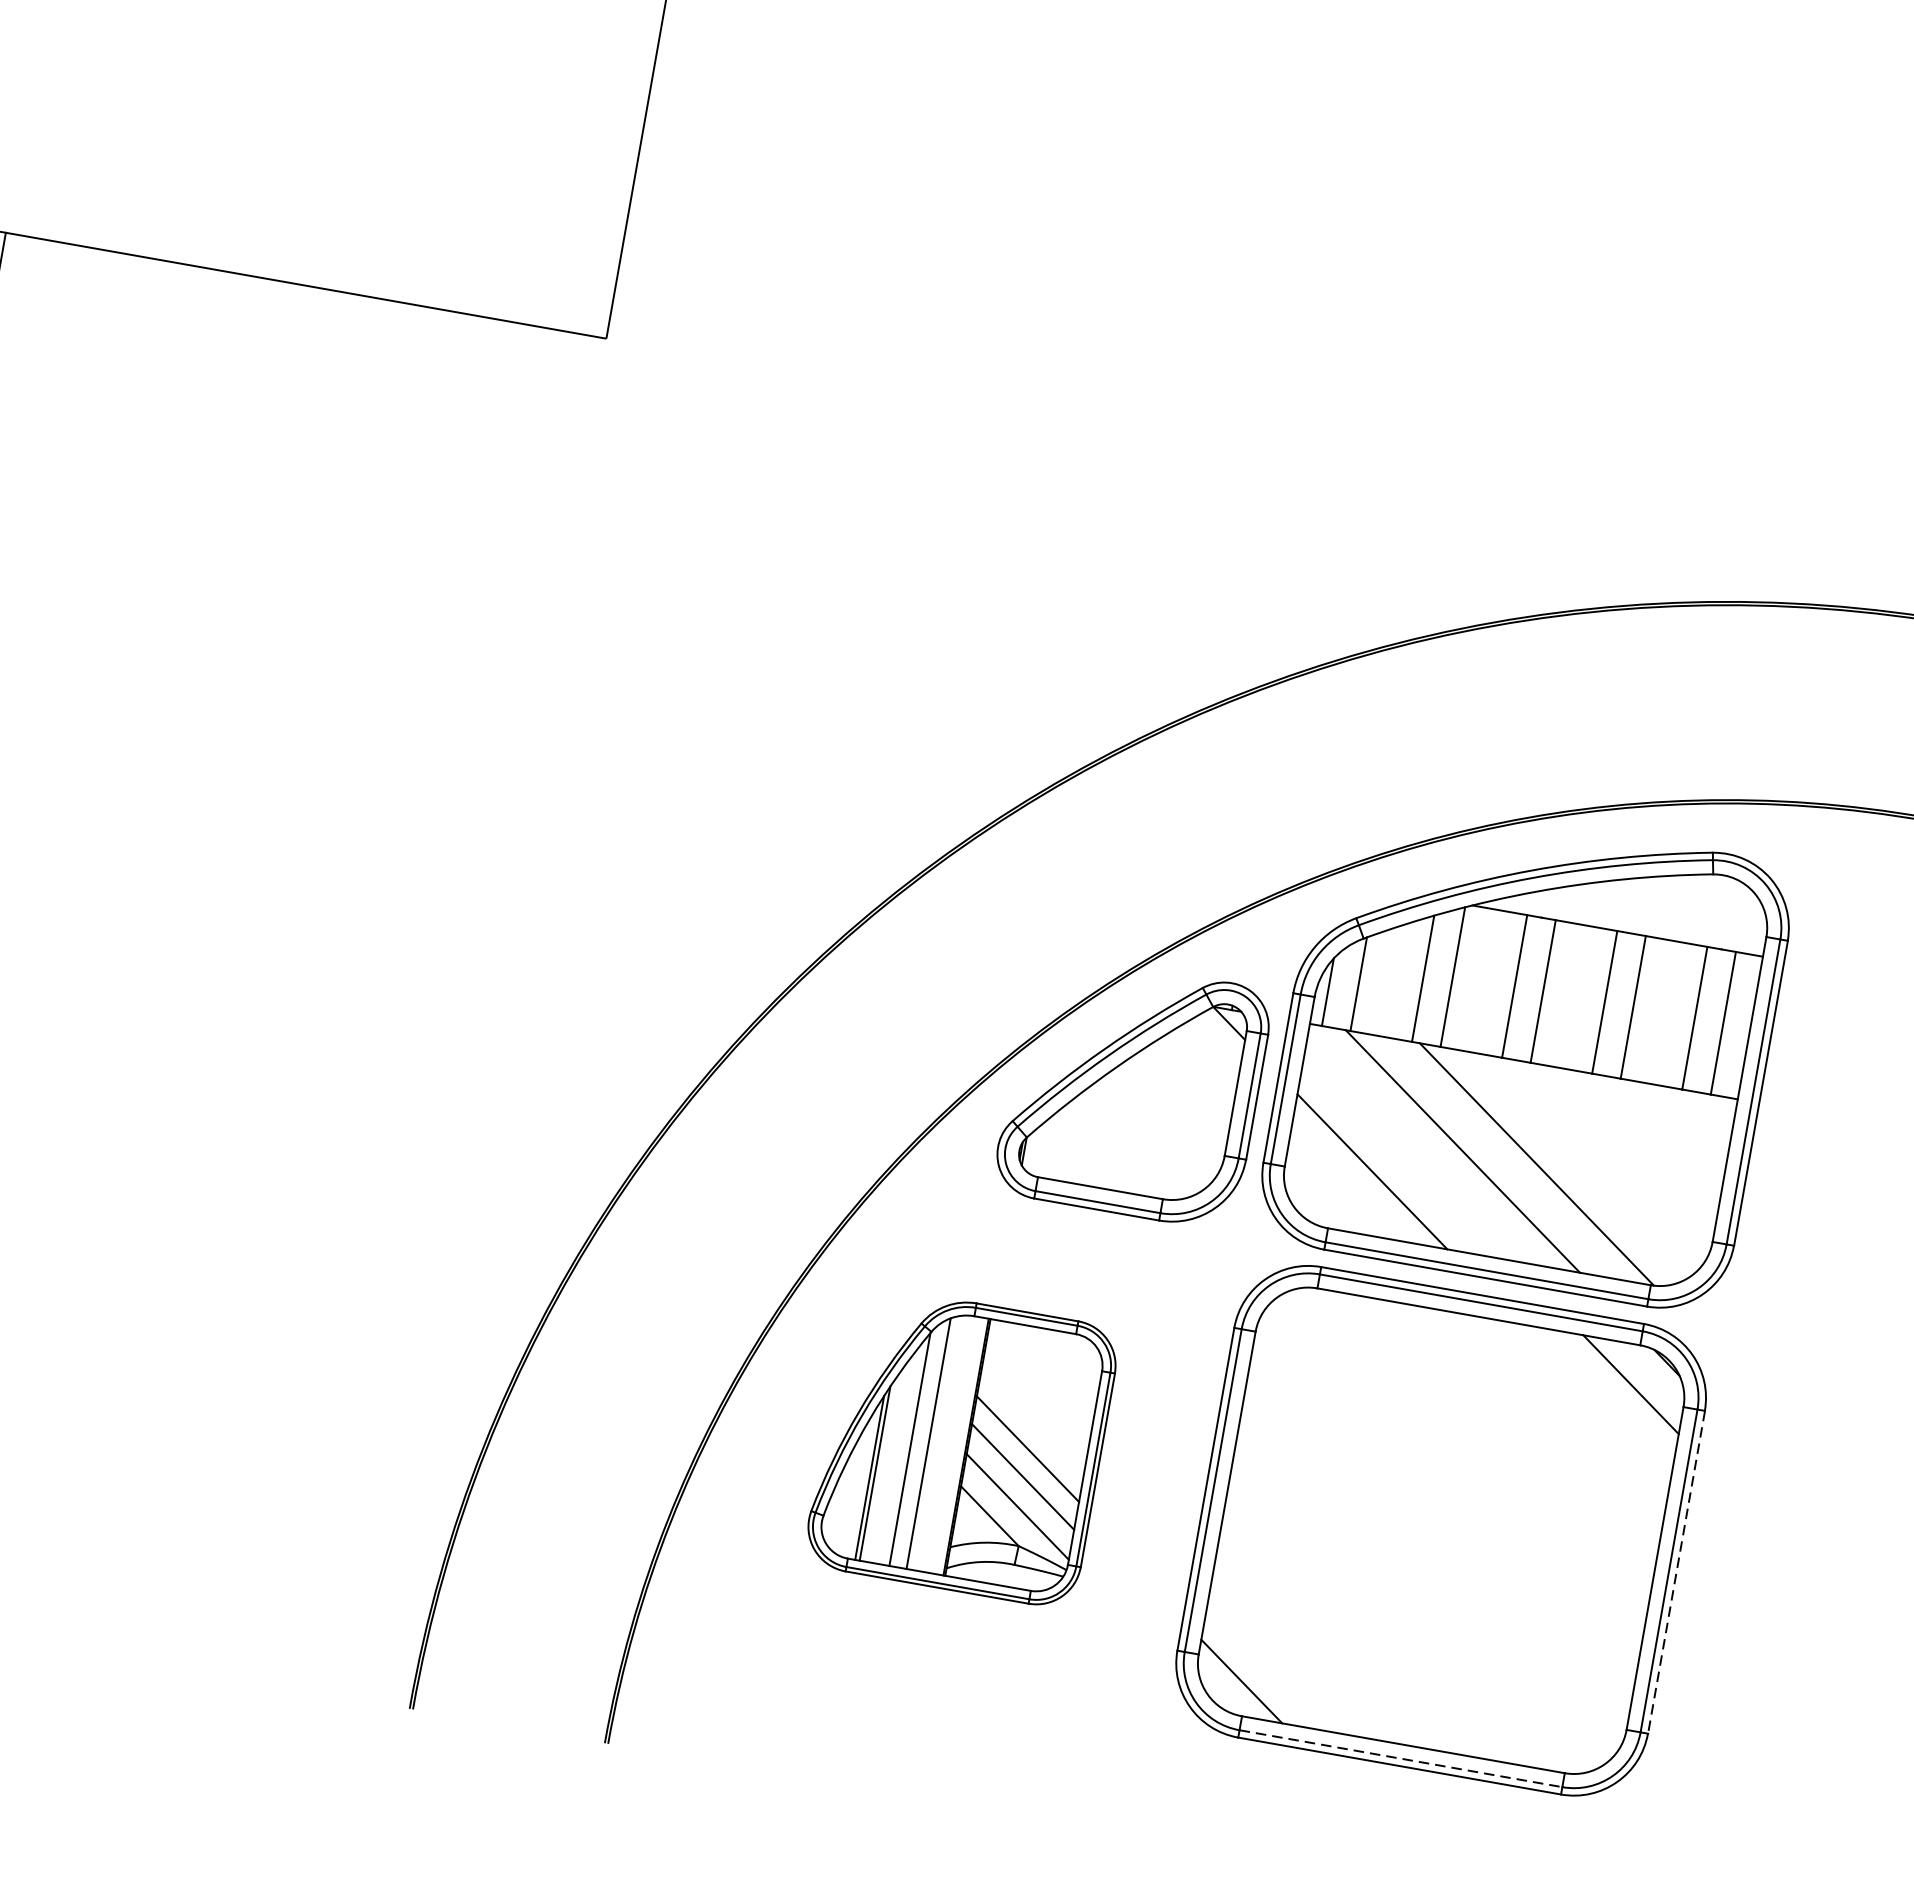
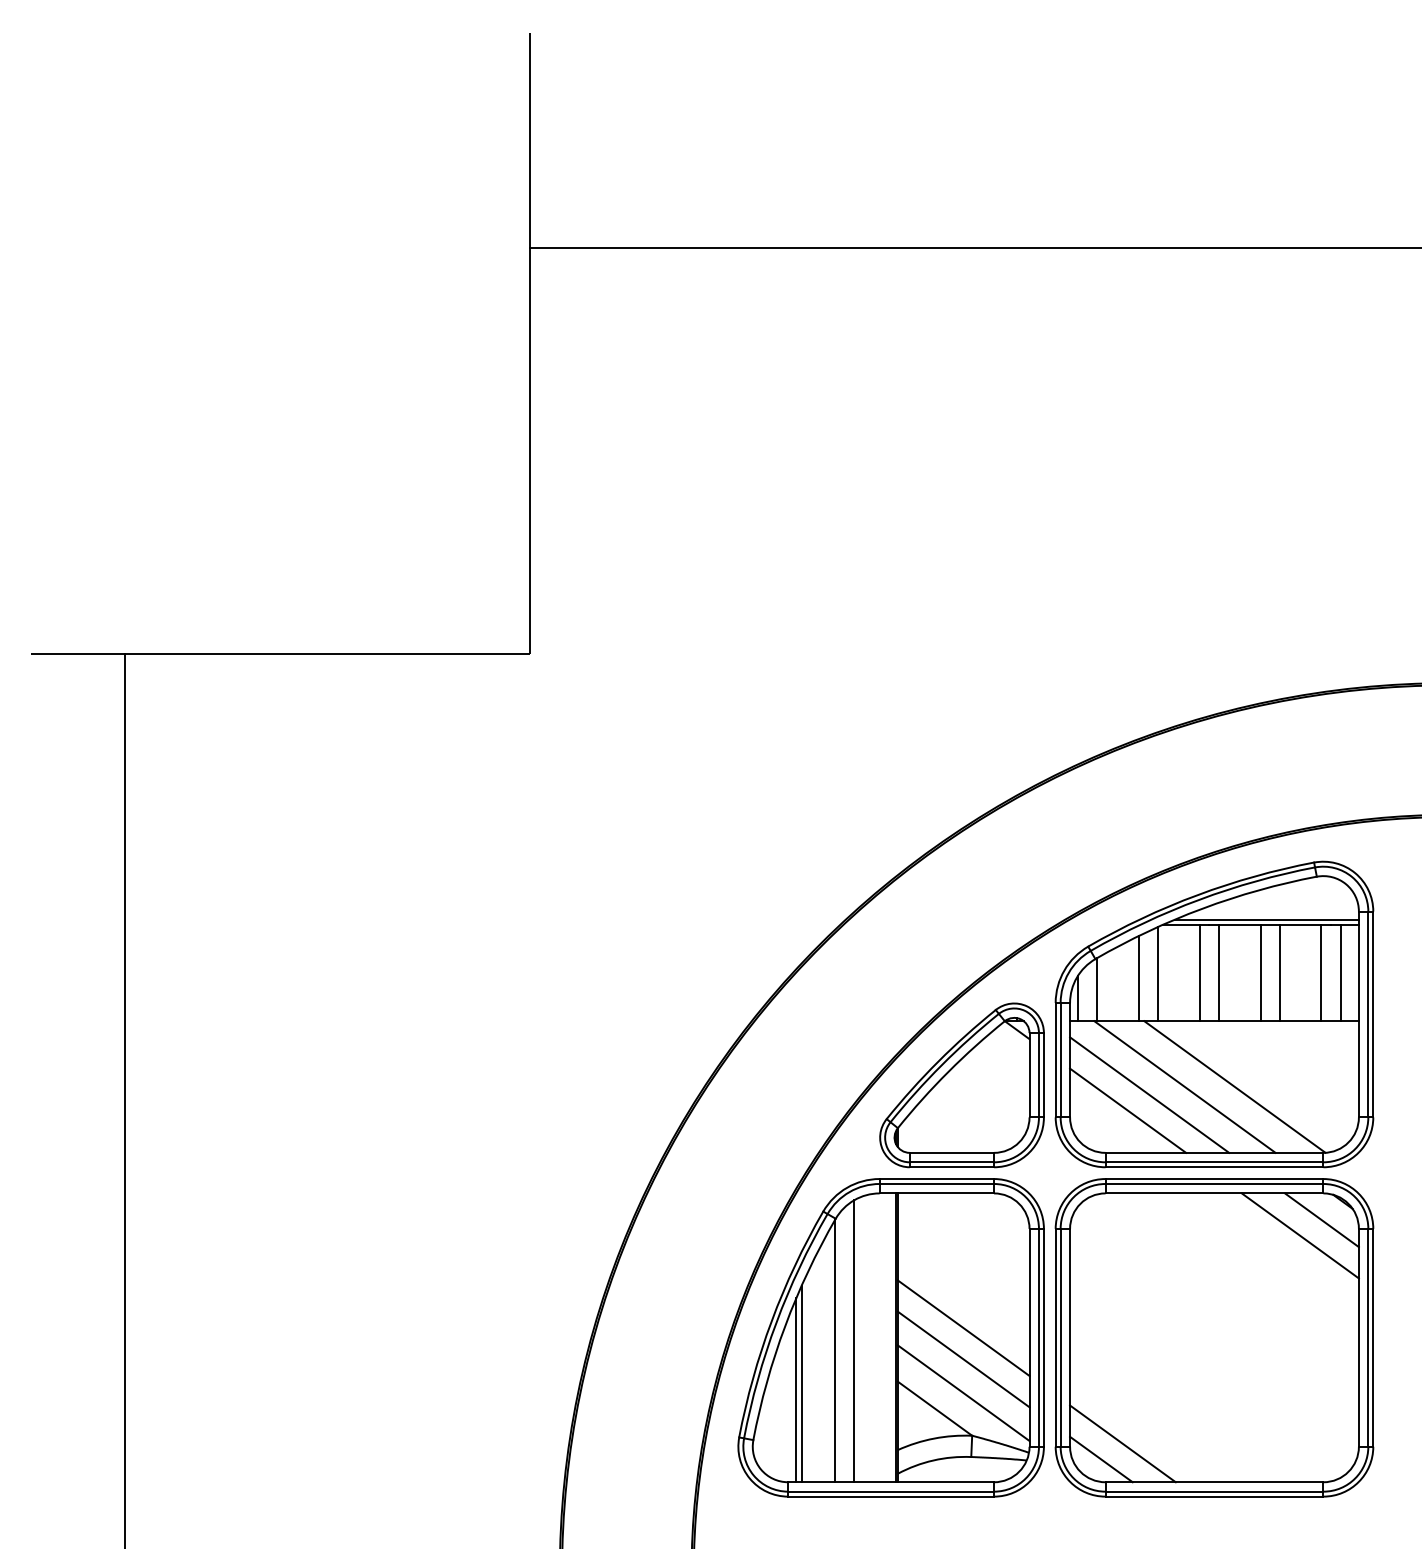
line: (1627, 924) -> (1266, 919), added
line: (1408, 1153) -> (1149, 1094), added
line: (1593, 1401) -> (1299, 1235), added
part: (961, 1445) -> (890, 1337), size x1.67
line: (1676, 1571) -> (1373, 1337), dashed -> solid
line: (1277, 1663) -> (1122, 1443), added
line: (1401, 1758) -> (1214, 1491), dashed -> solid

